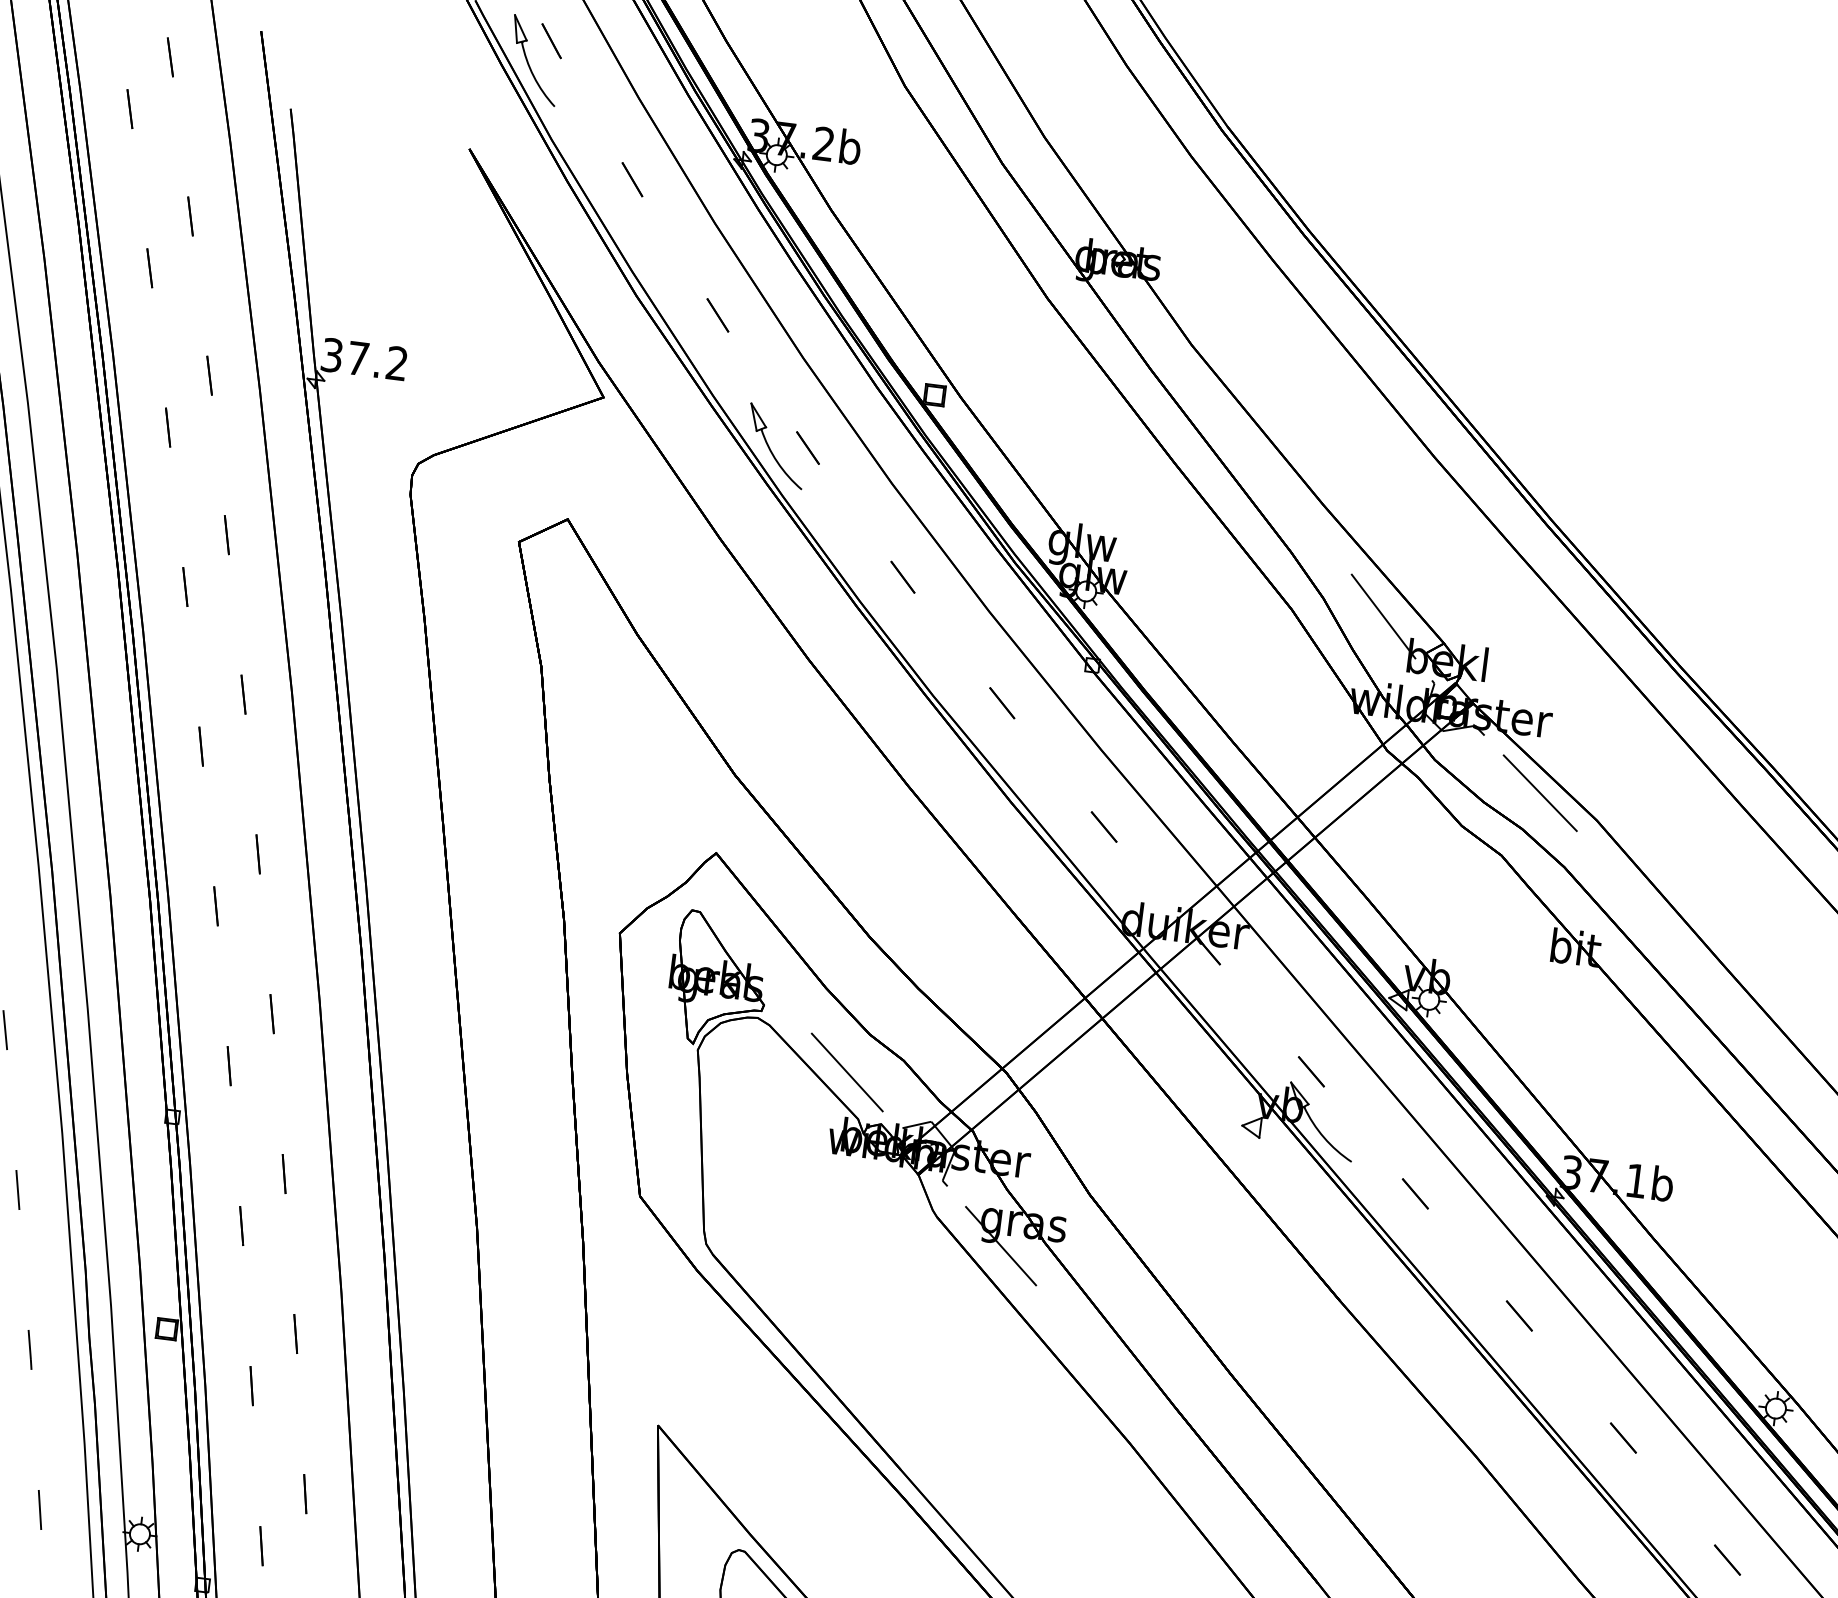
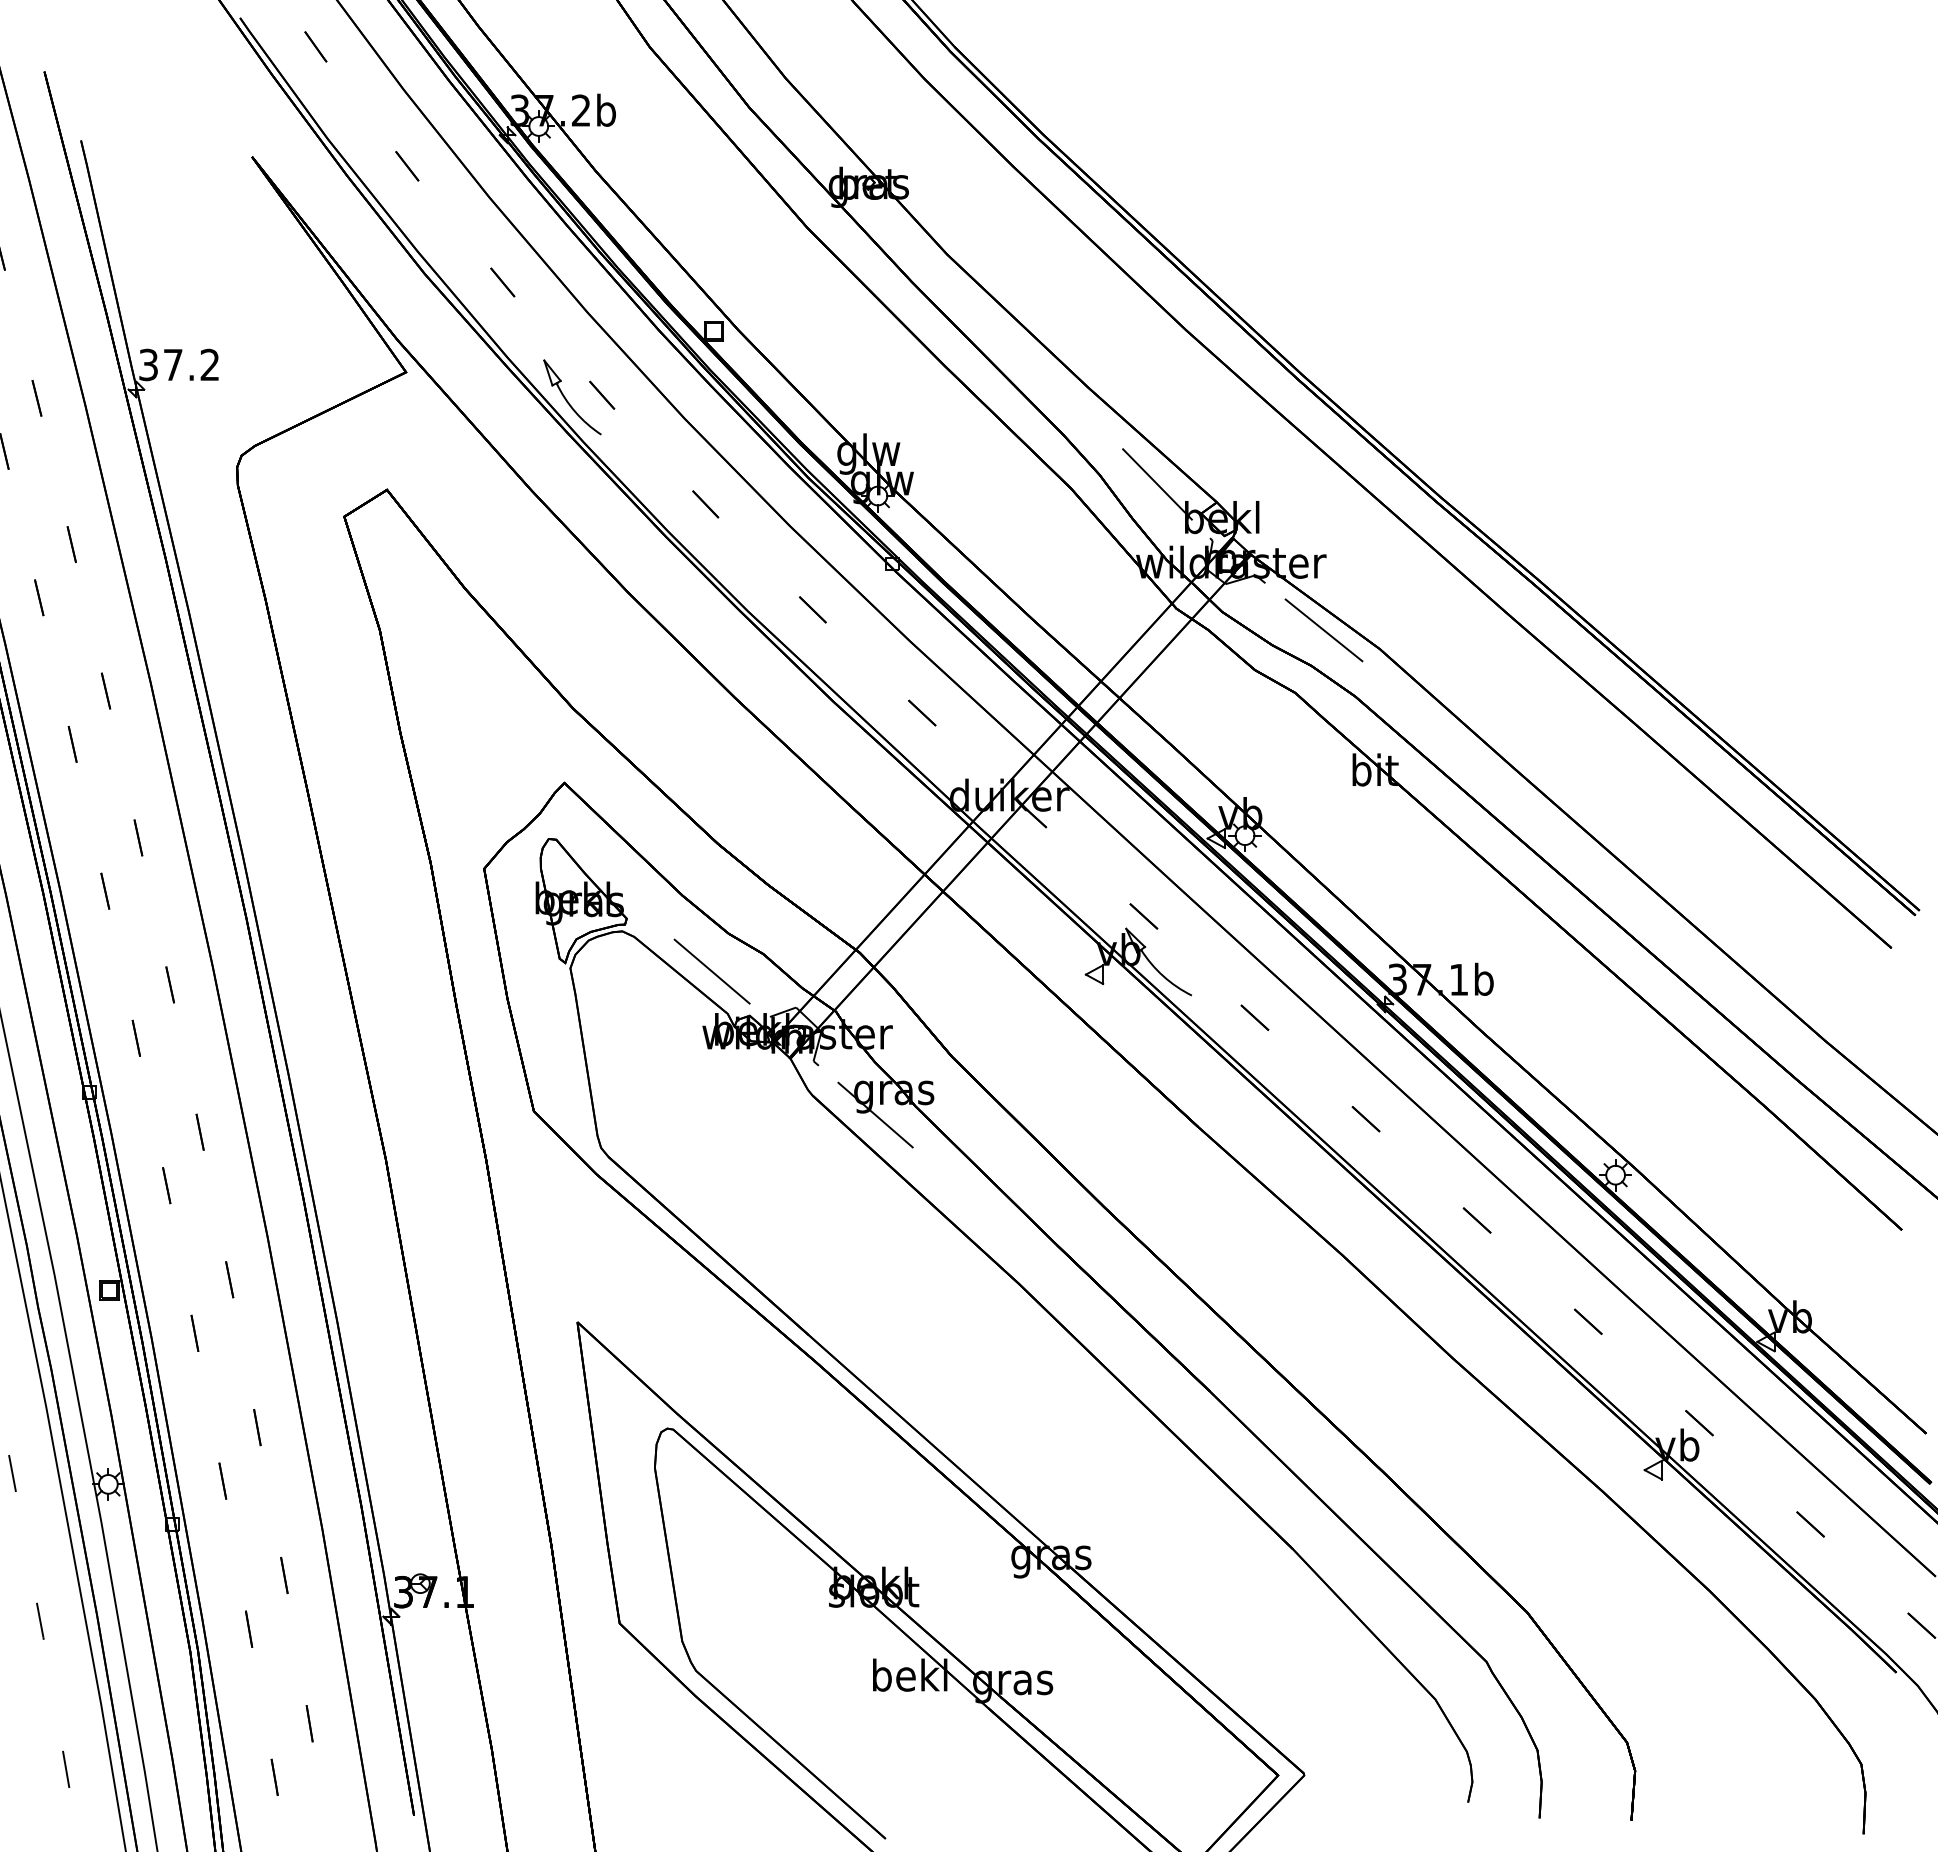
part: (533, 59) -> (301, 66), removed

